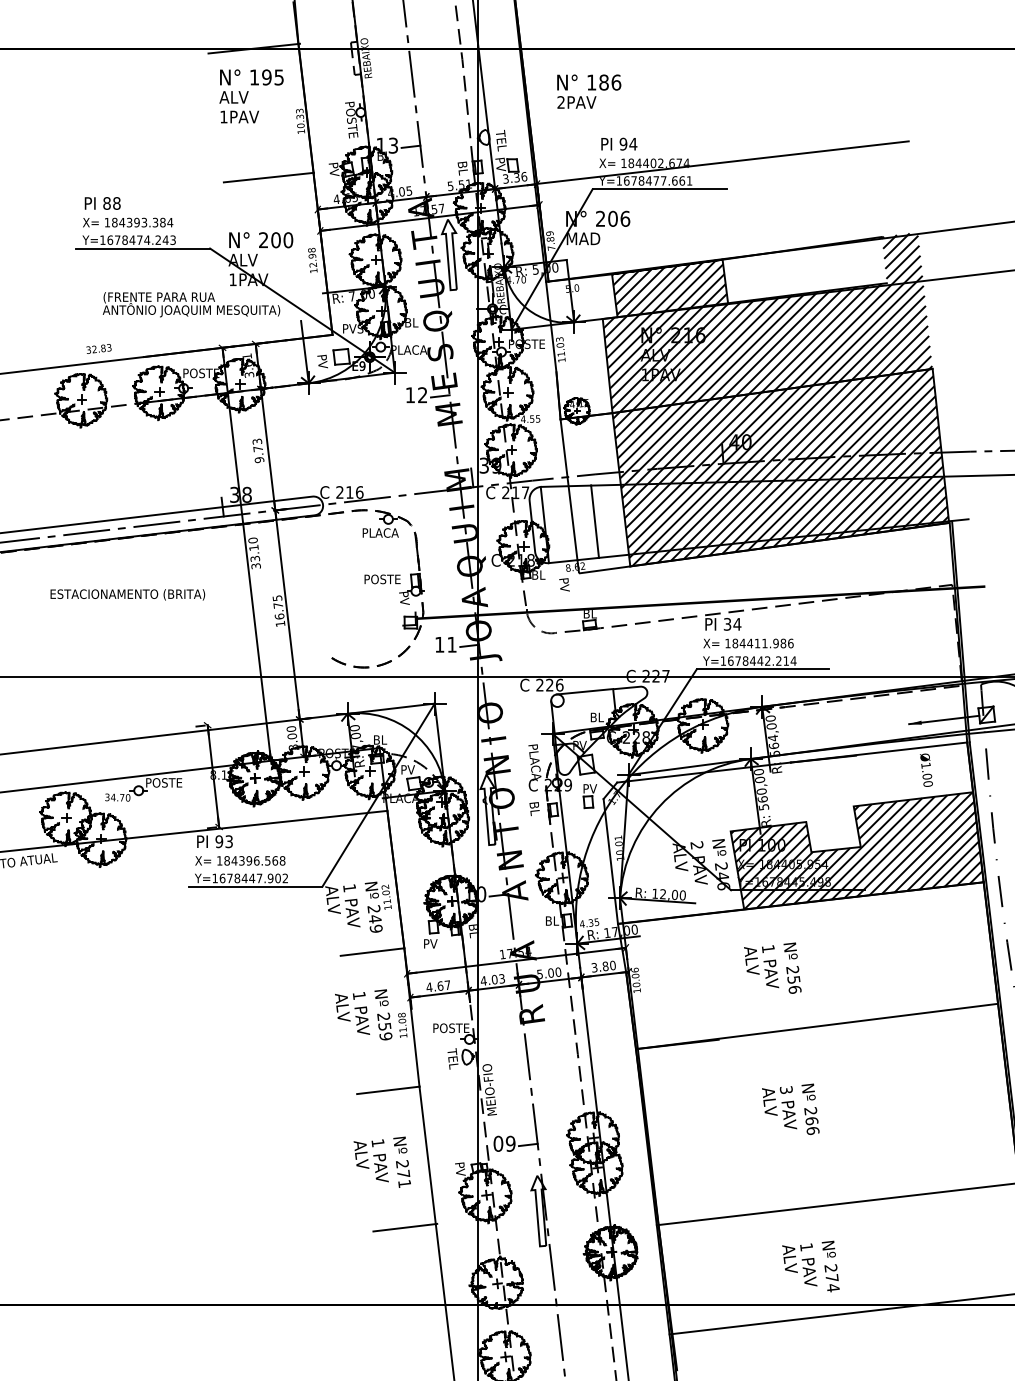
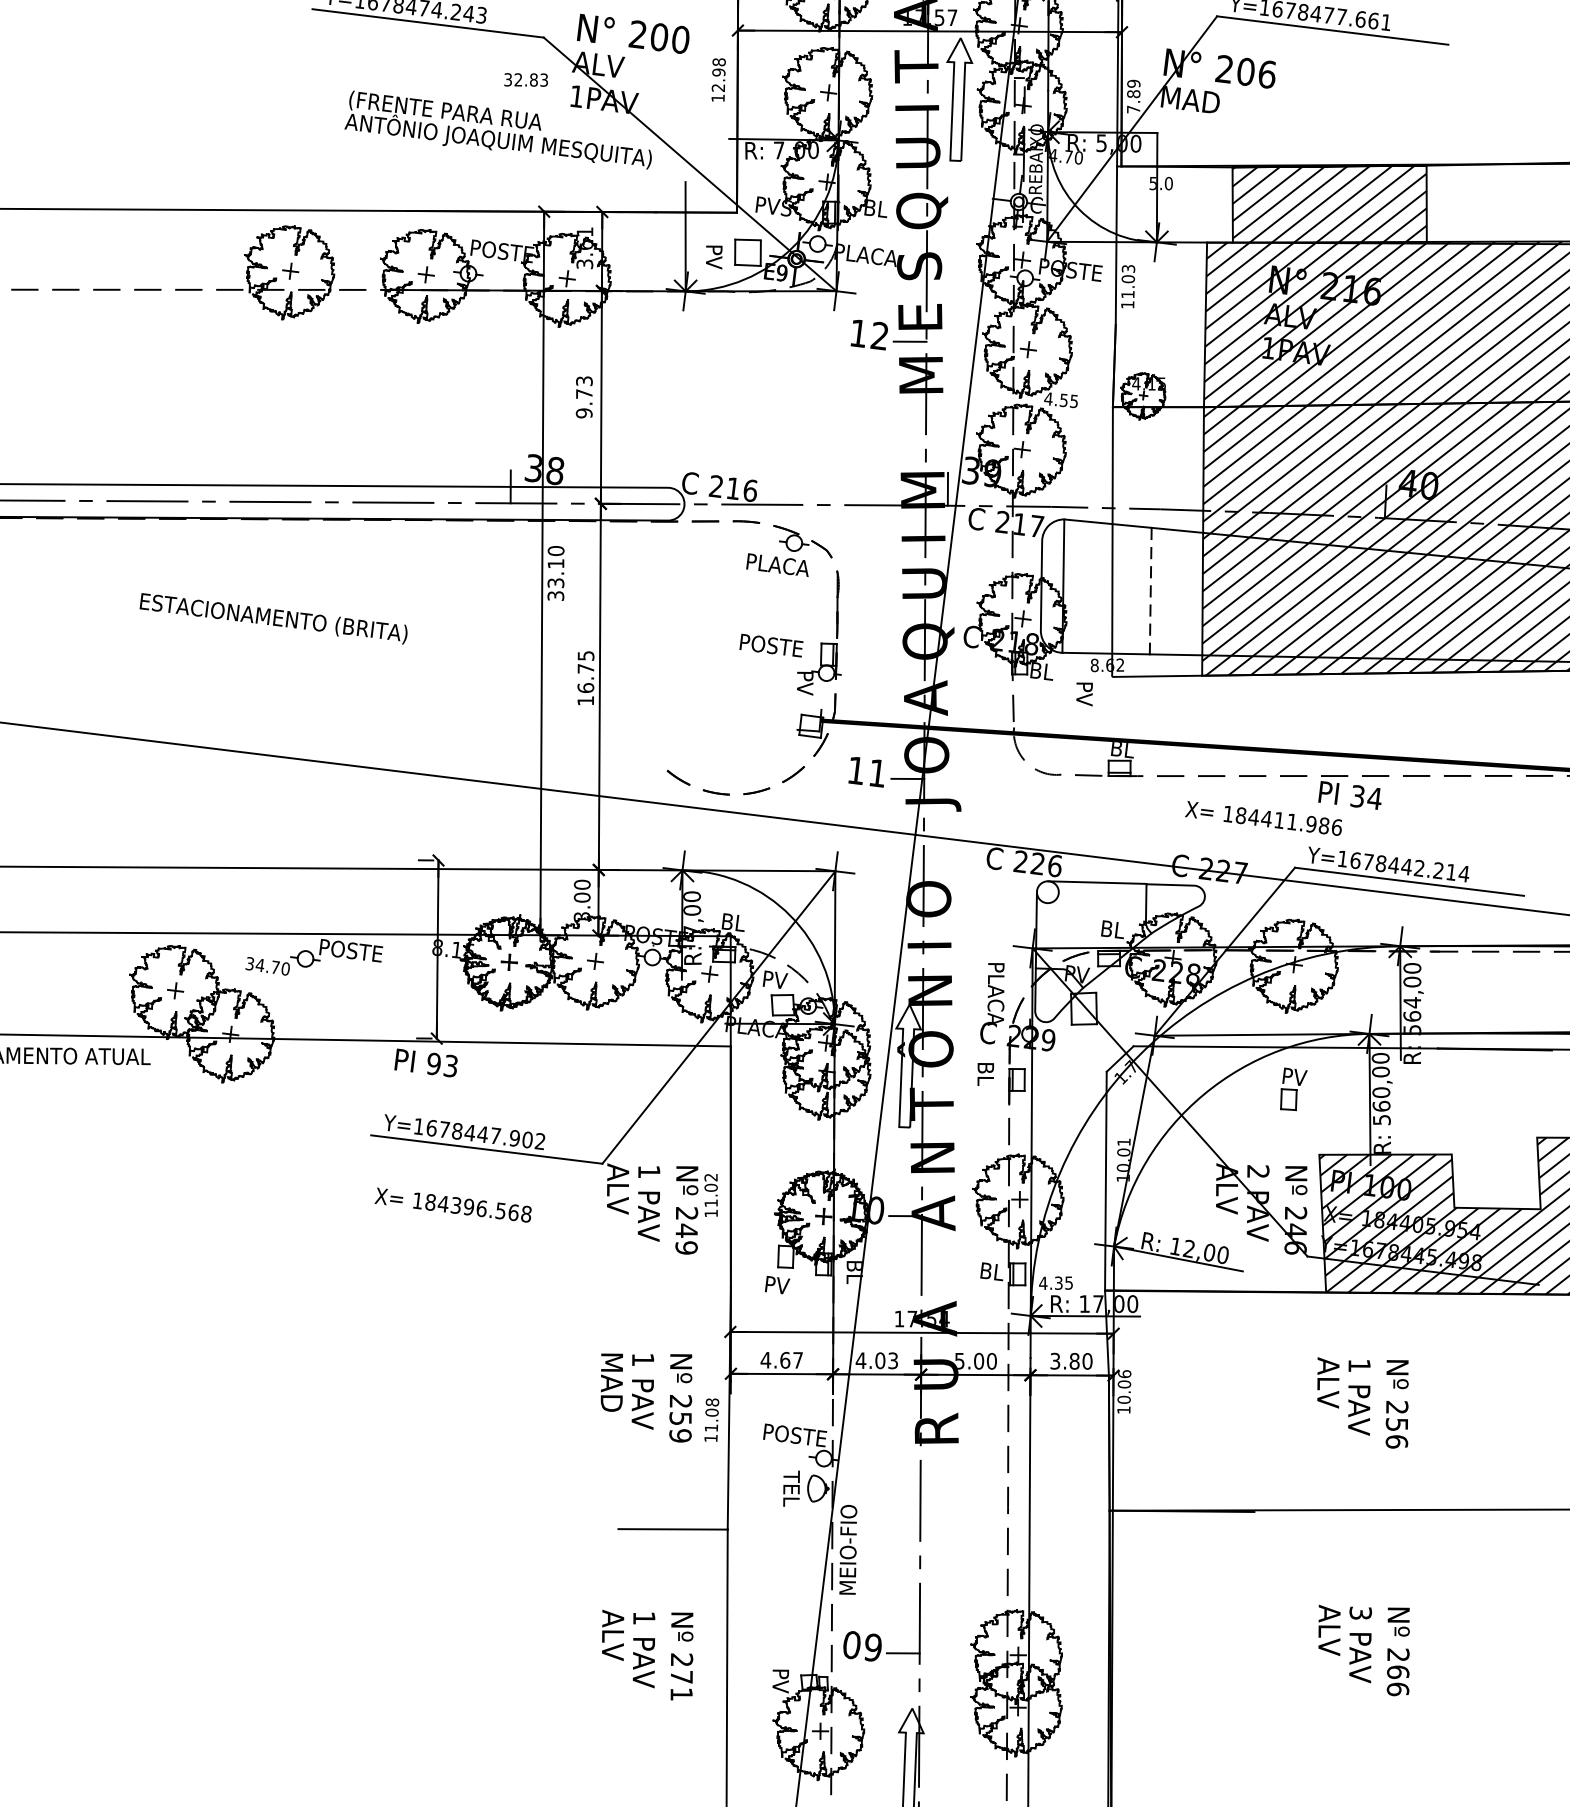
text: (98, 348) -> (525, 79), moved
line: (595, 522) -> (1151, 592), solid -> dashed
text: (127, 594) -> (273, 617), moved
text: (748, 643) -> (1263, 818), moved
part: (589, 796) -> (1291, 1090), moved
text: (240, 860) -> (453, 1204), moved
line: (372, 951) -> (675, 1286), removed
text: (342, 1010) -> (610, 1381), ALV -> MAD
line: (405, 1227) -> (673, 1769), removed

